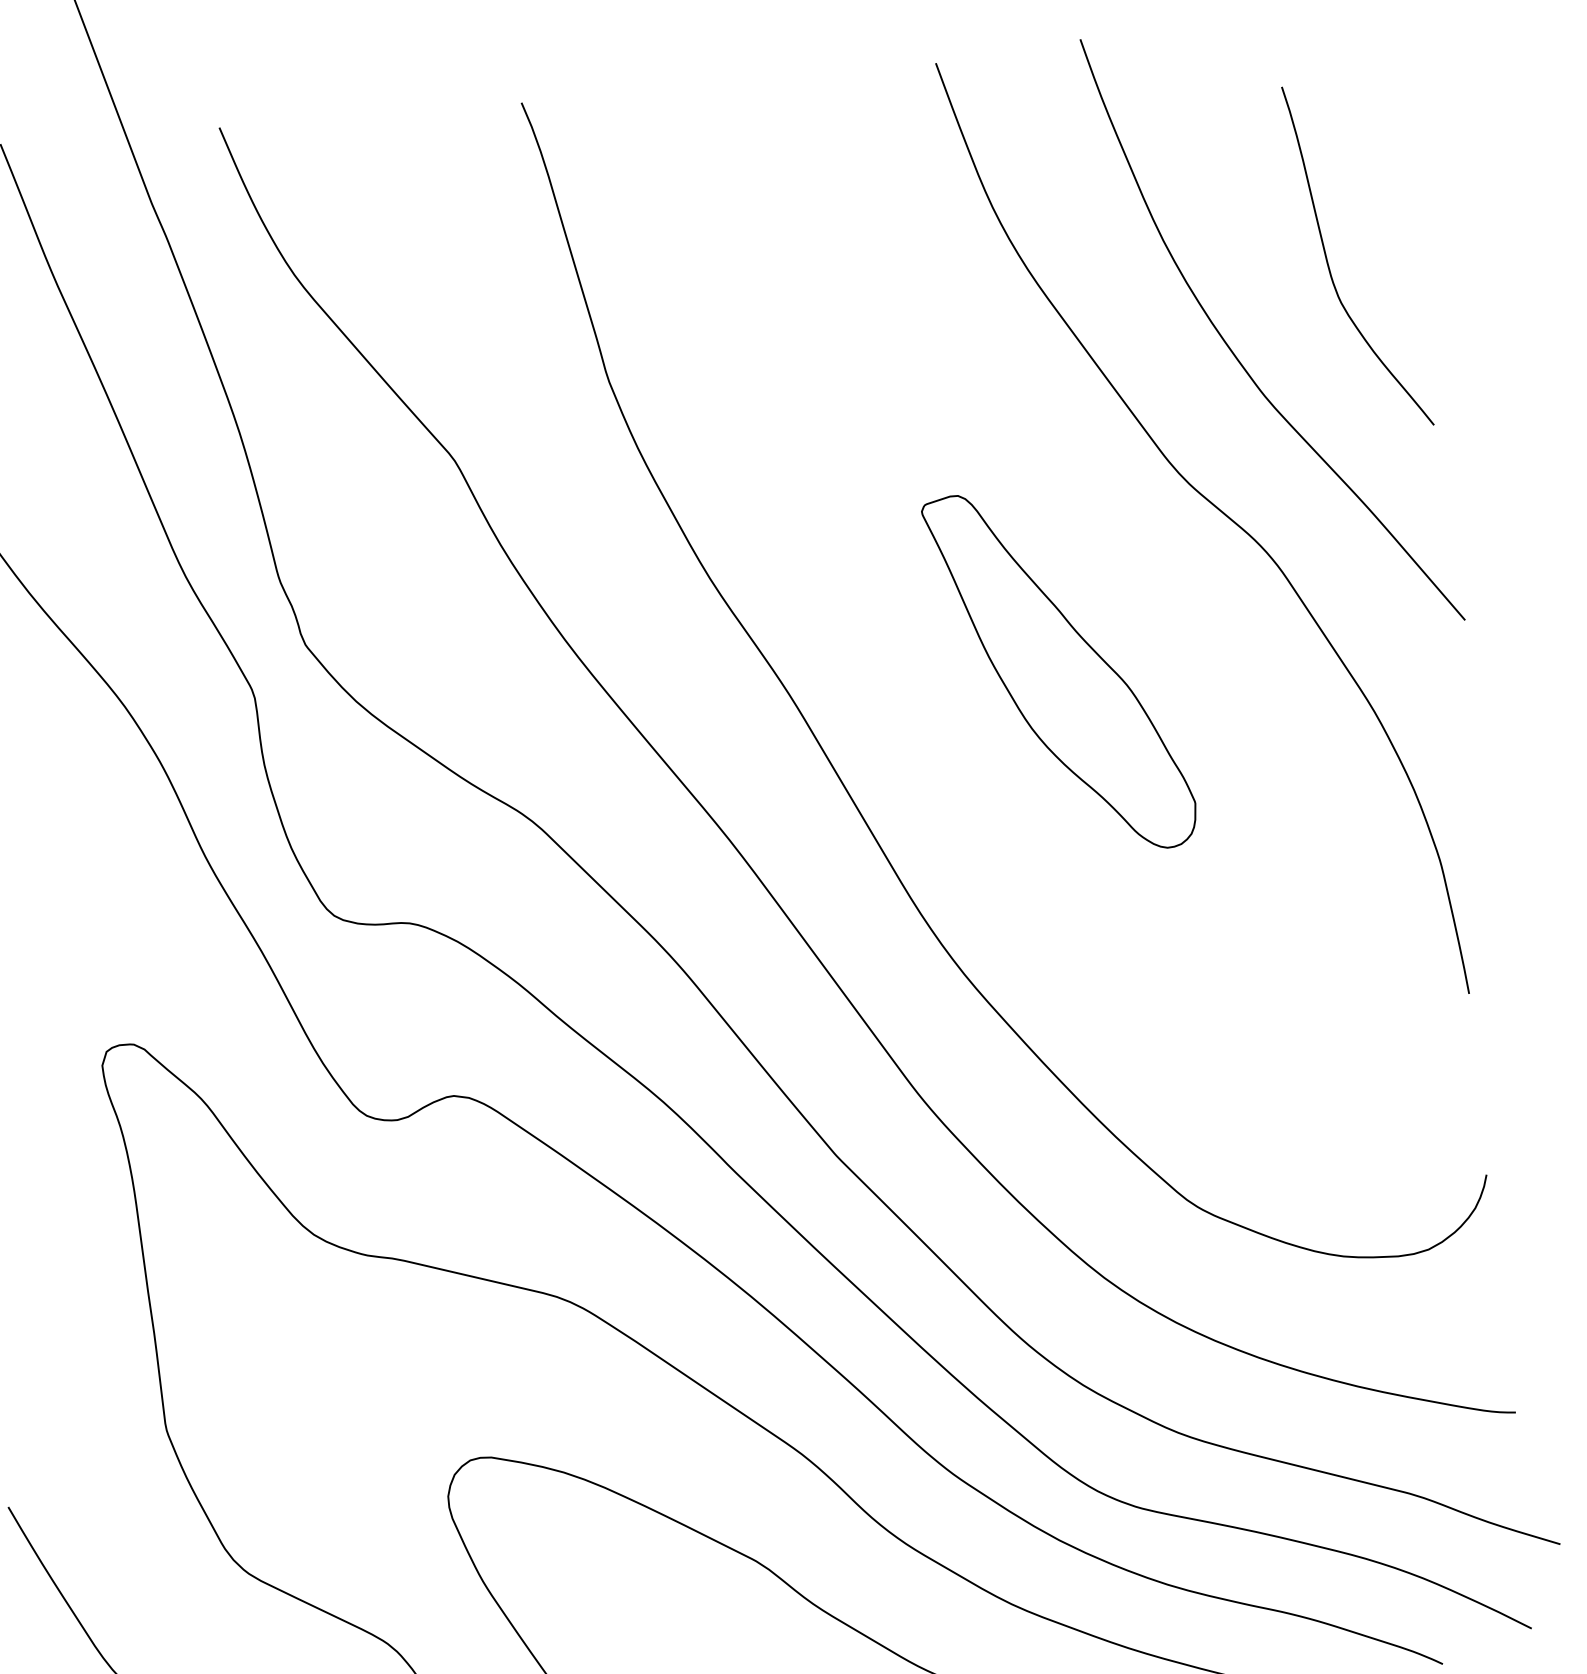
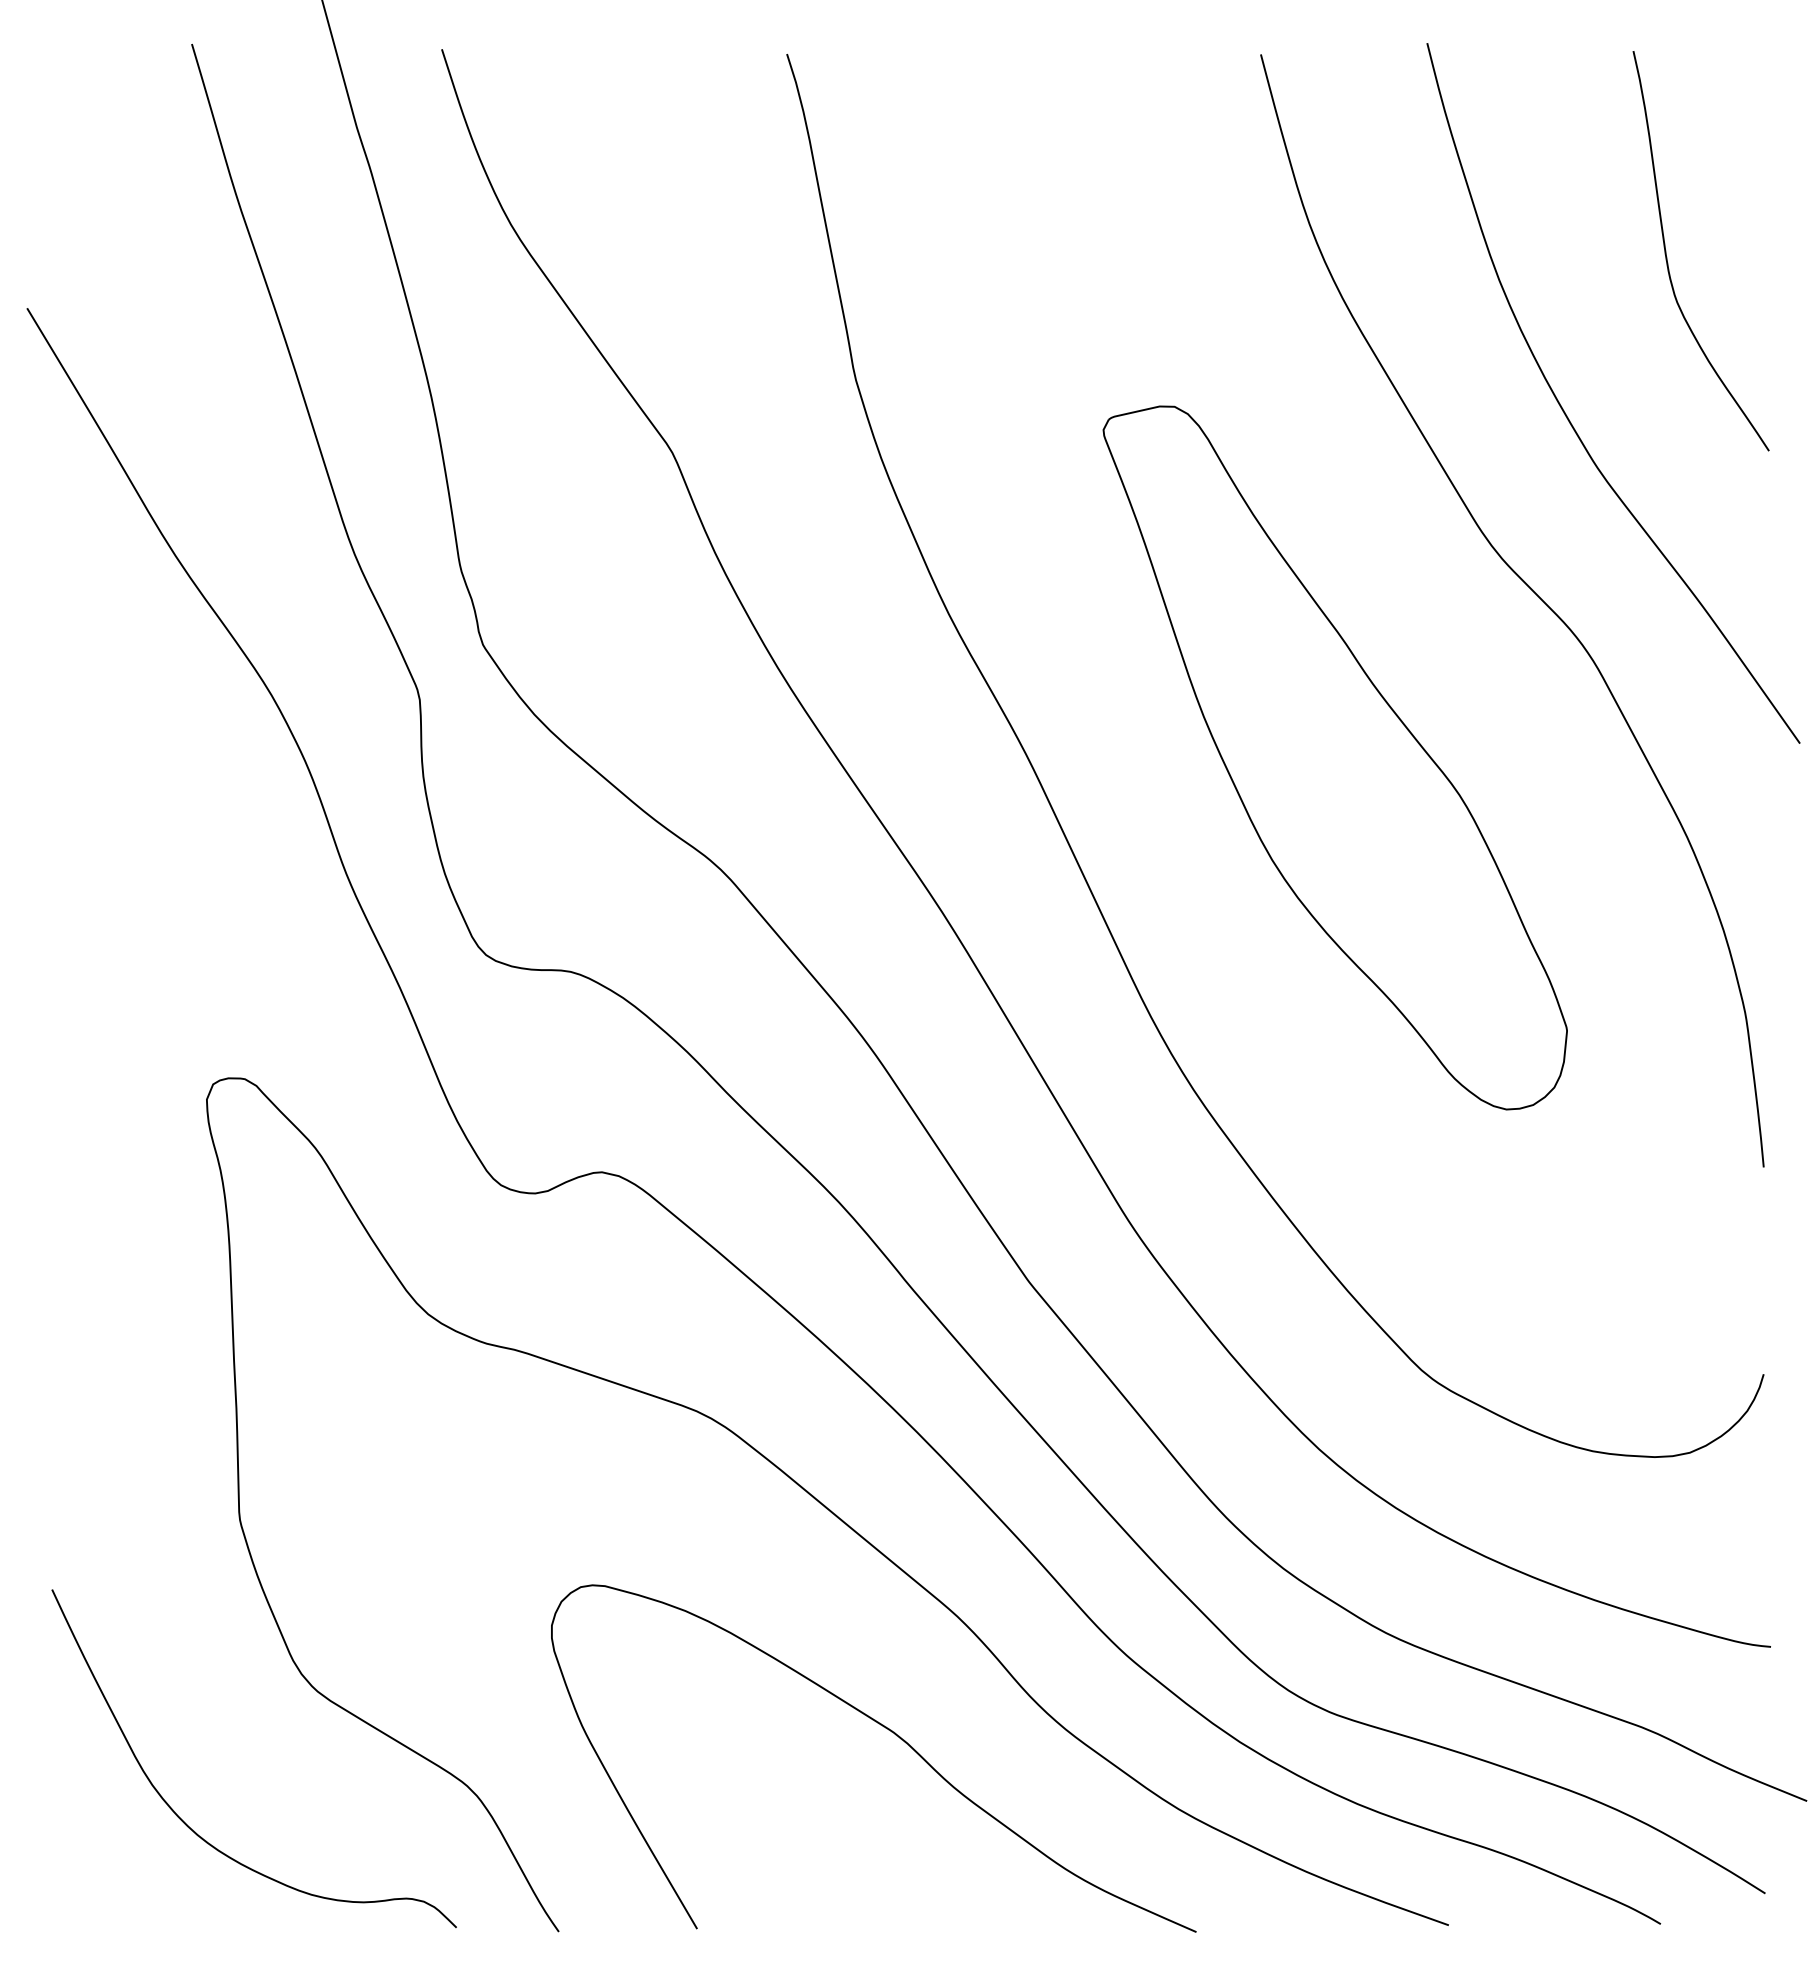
curve: (1329, 264) -> (1667, 257), moved
part: (1059, 671) -> (1334, 757), size x1.67

